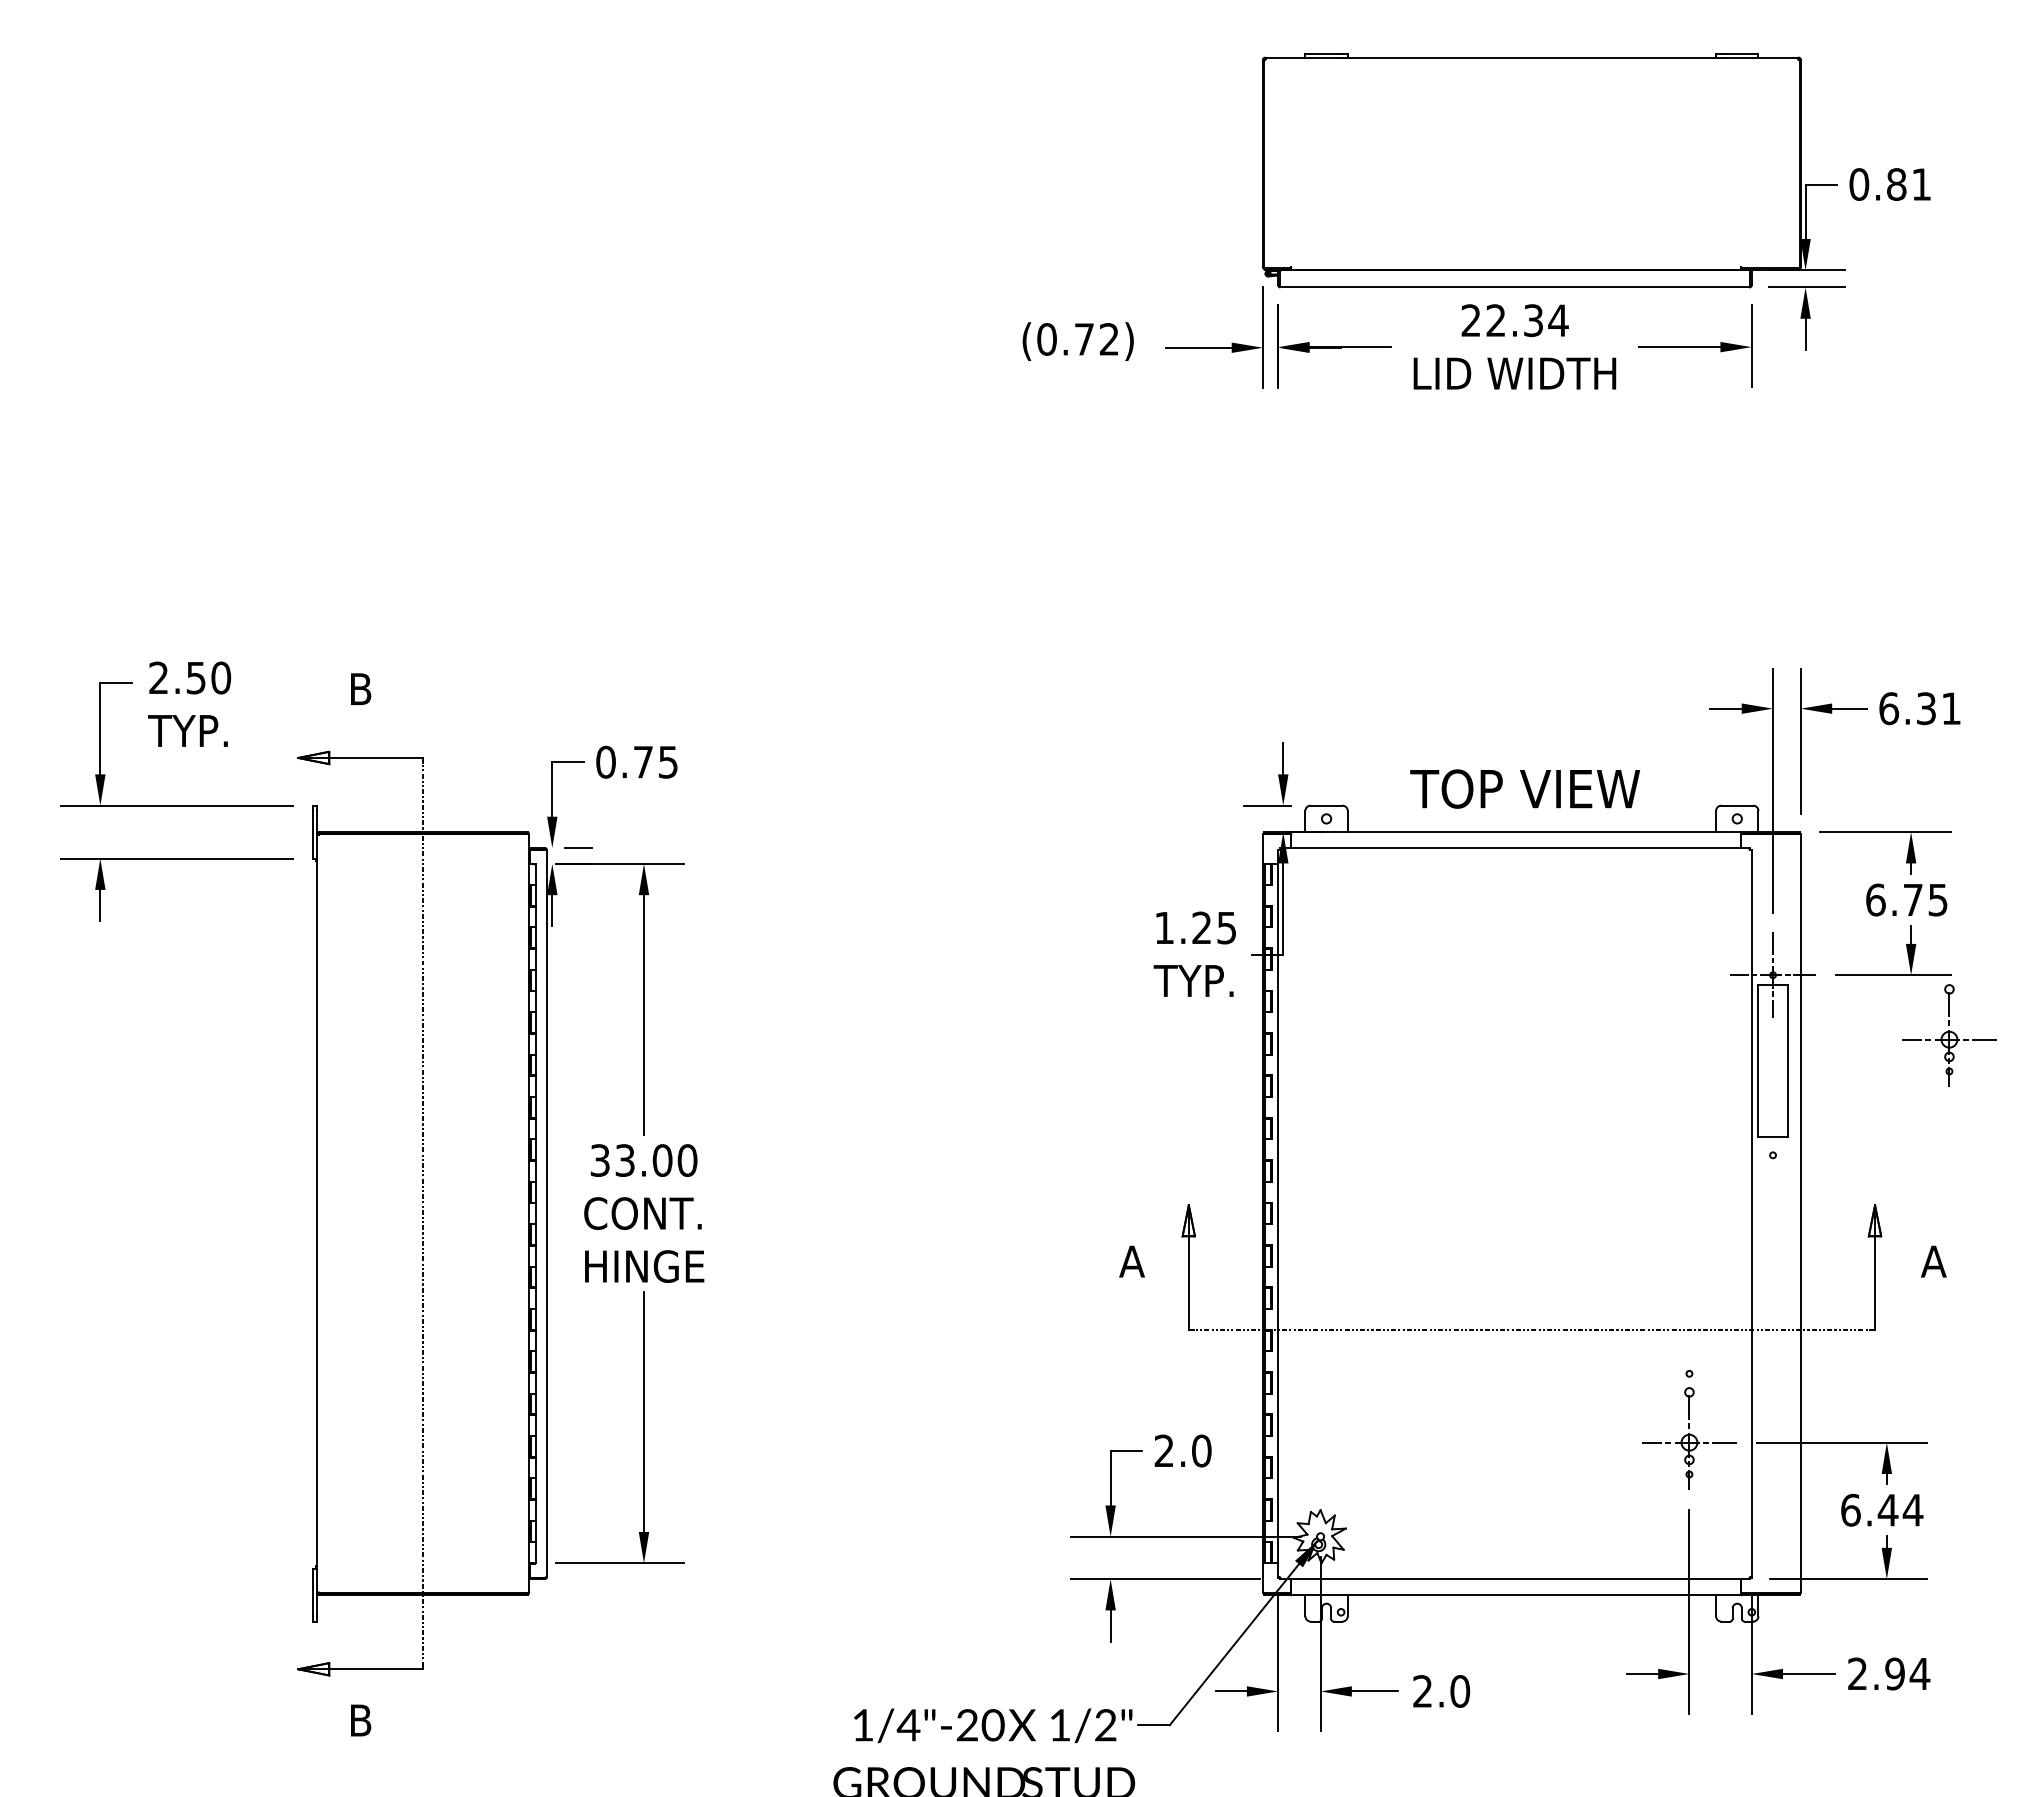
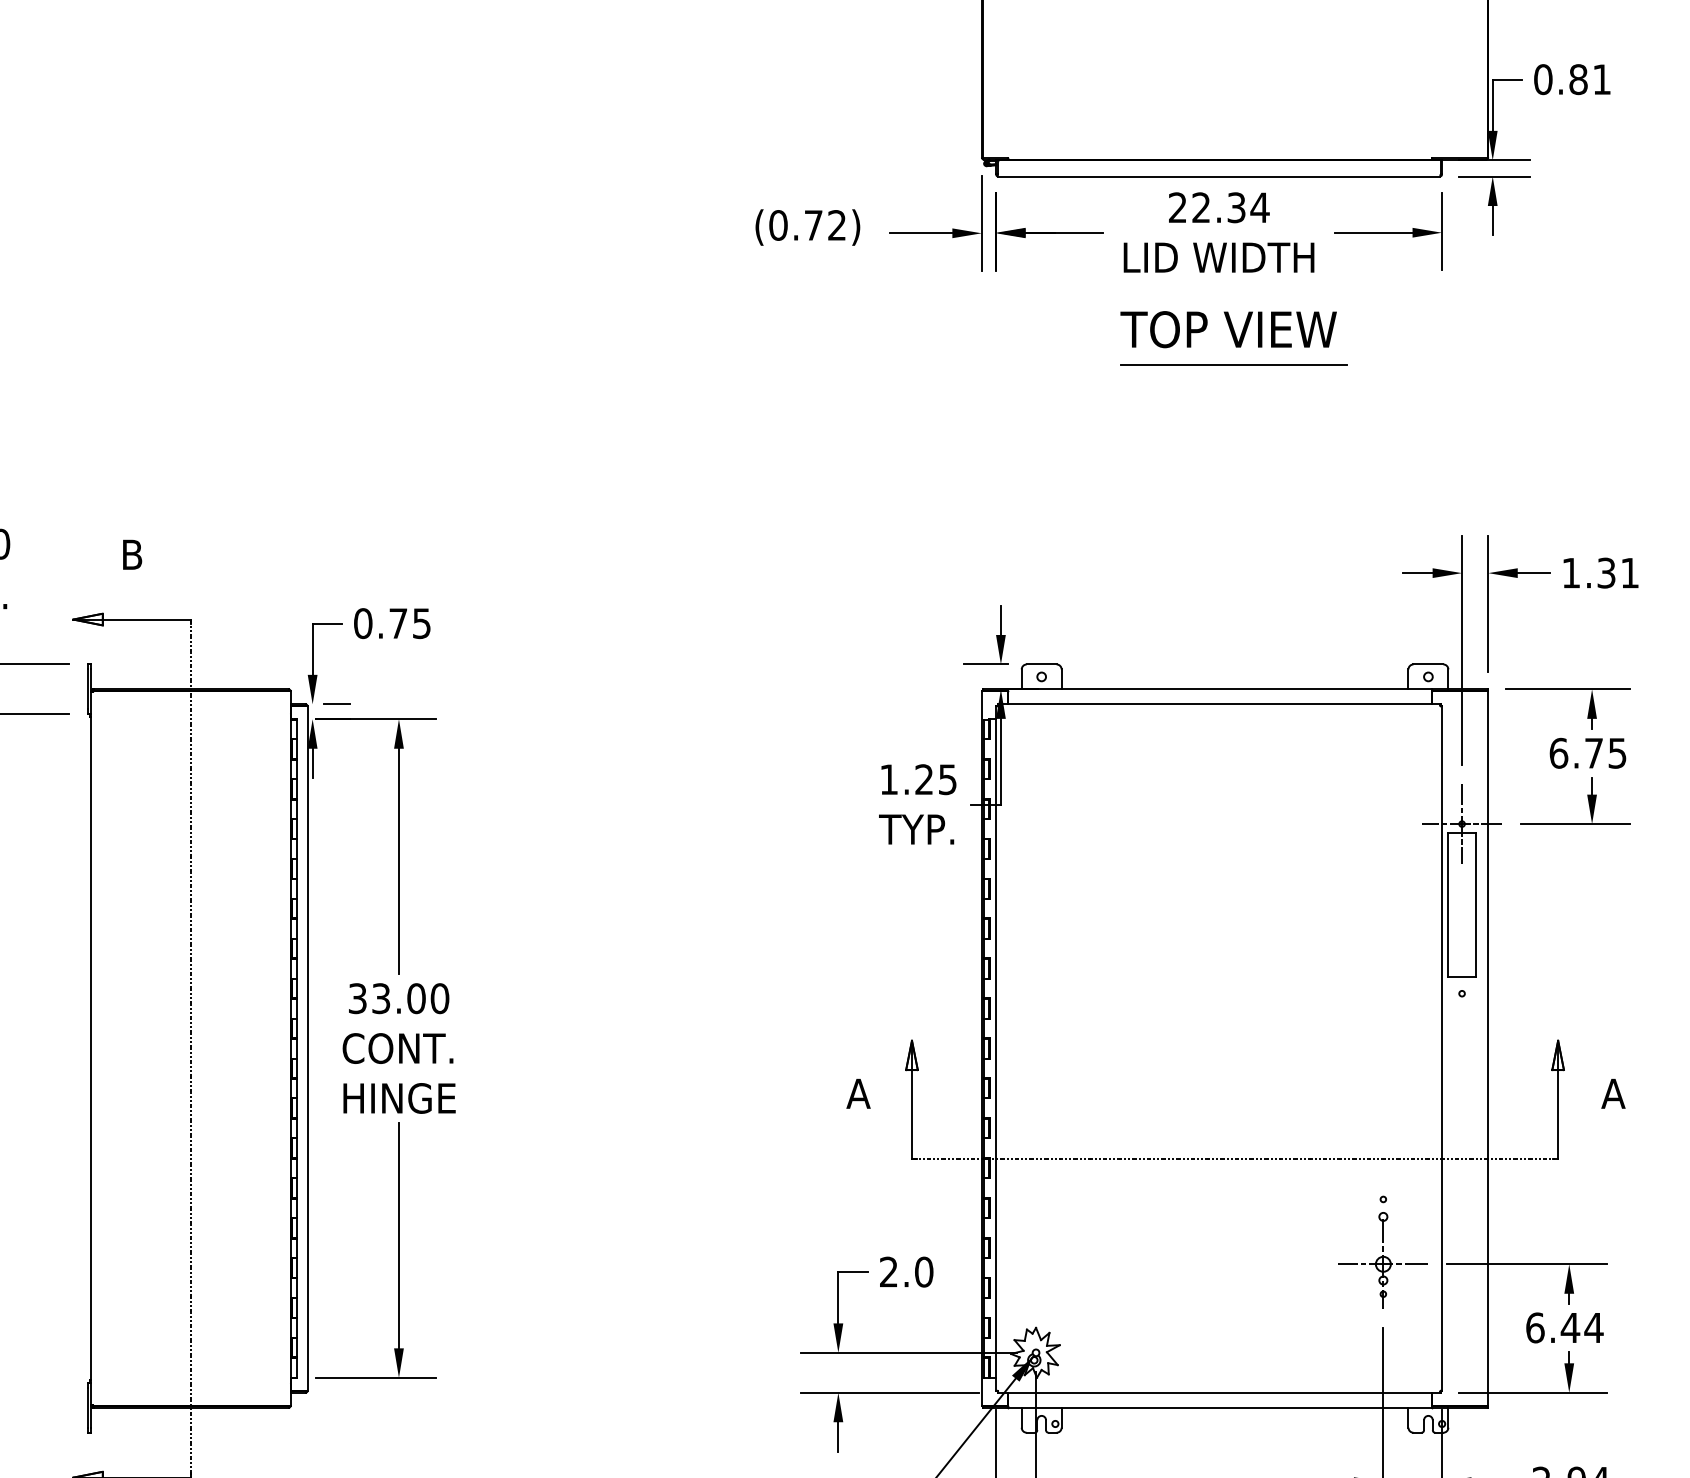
line: (1530, 487) -> (1233, 364), added
text: (1889, 708) -> (1571, 572), 6.31 -> 1.31
text: (1525, 788) -> (1229, 329), moved
part: (1949, 1035) -> (1628, 880), removed

